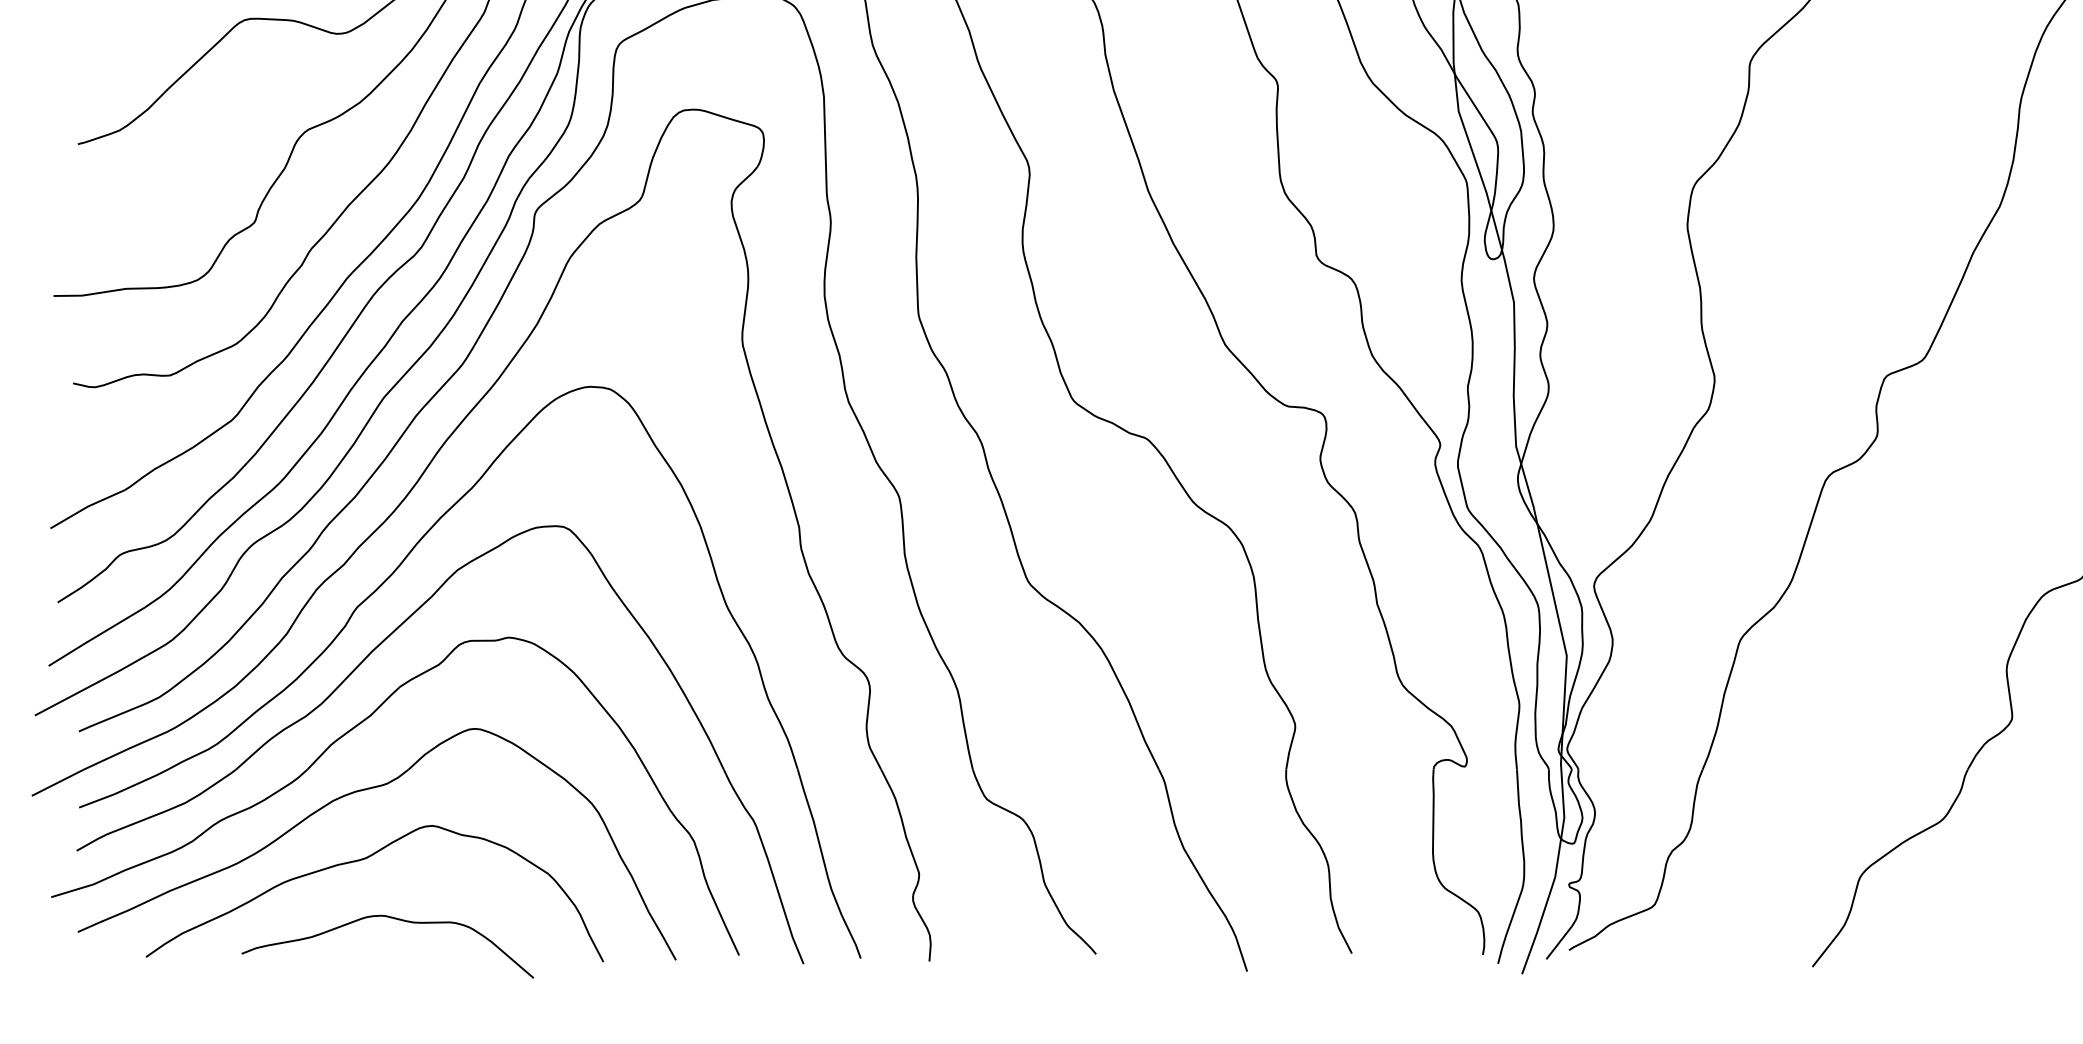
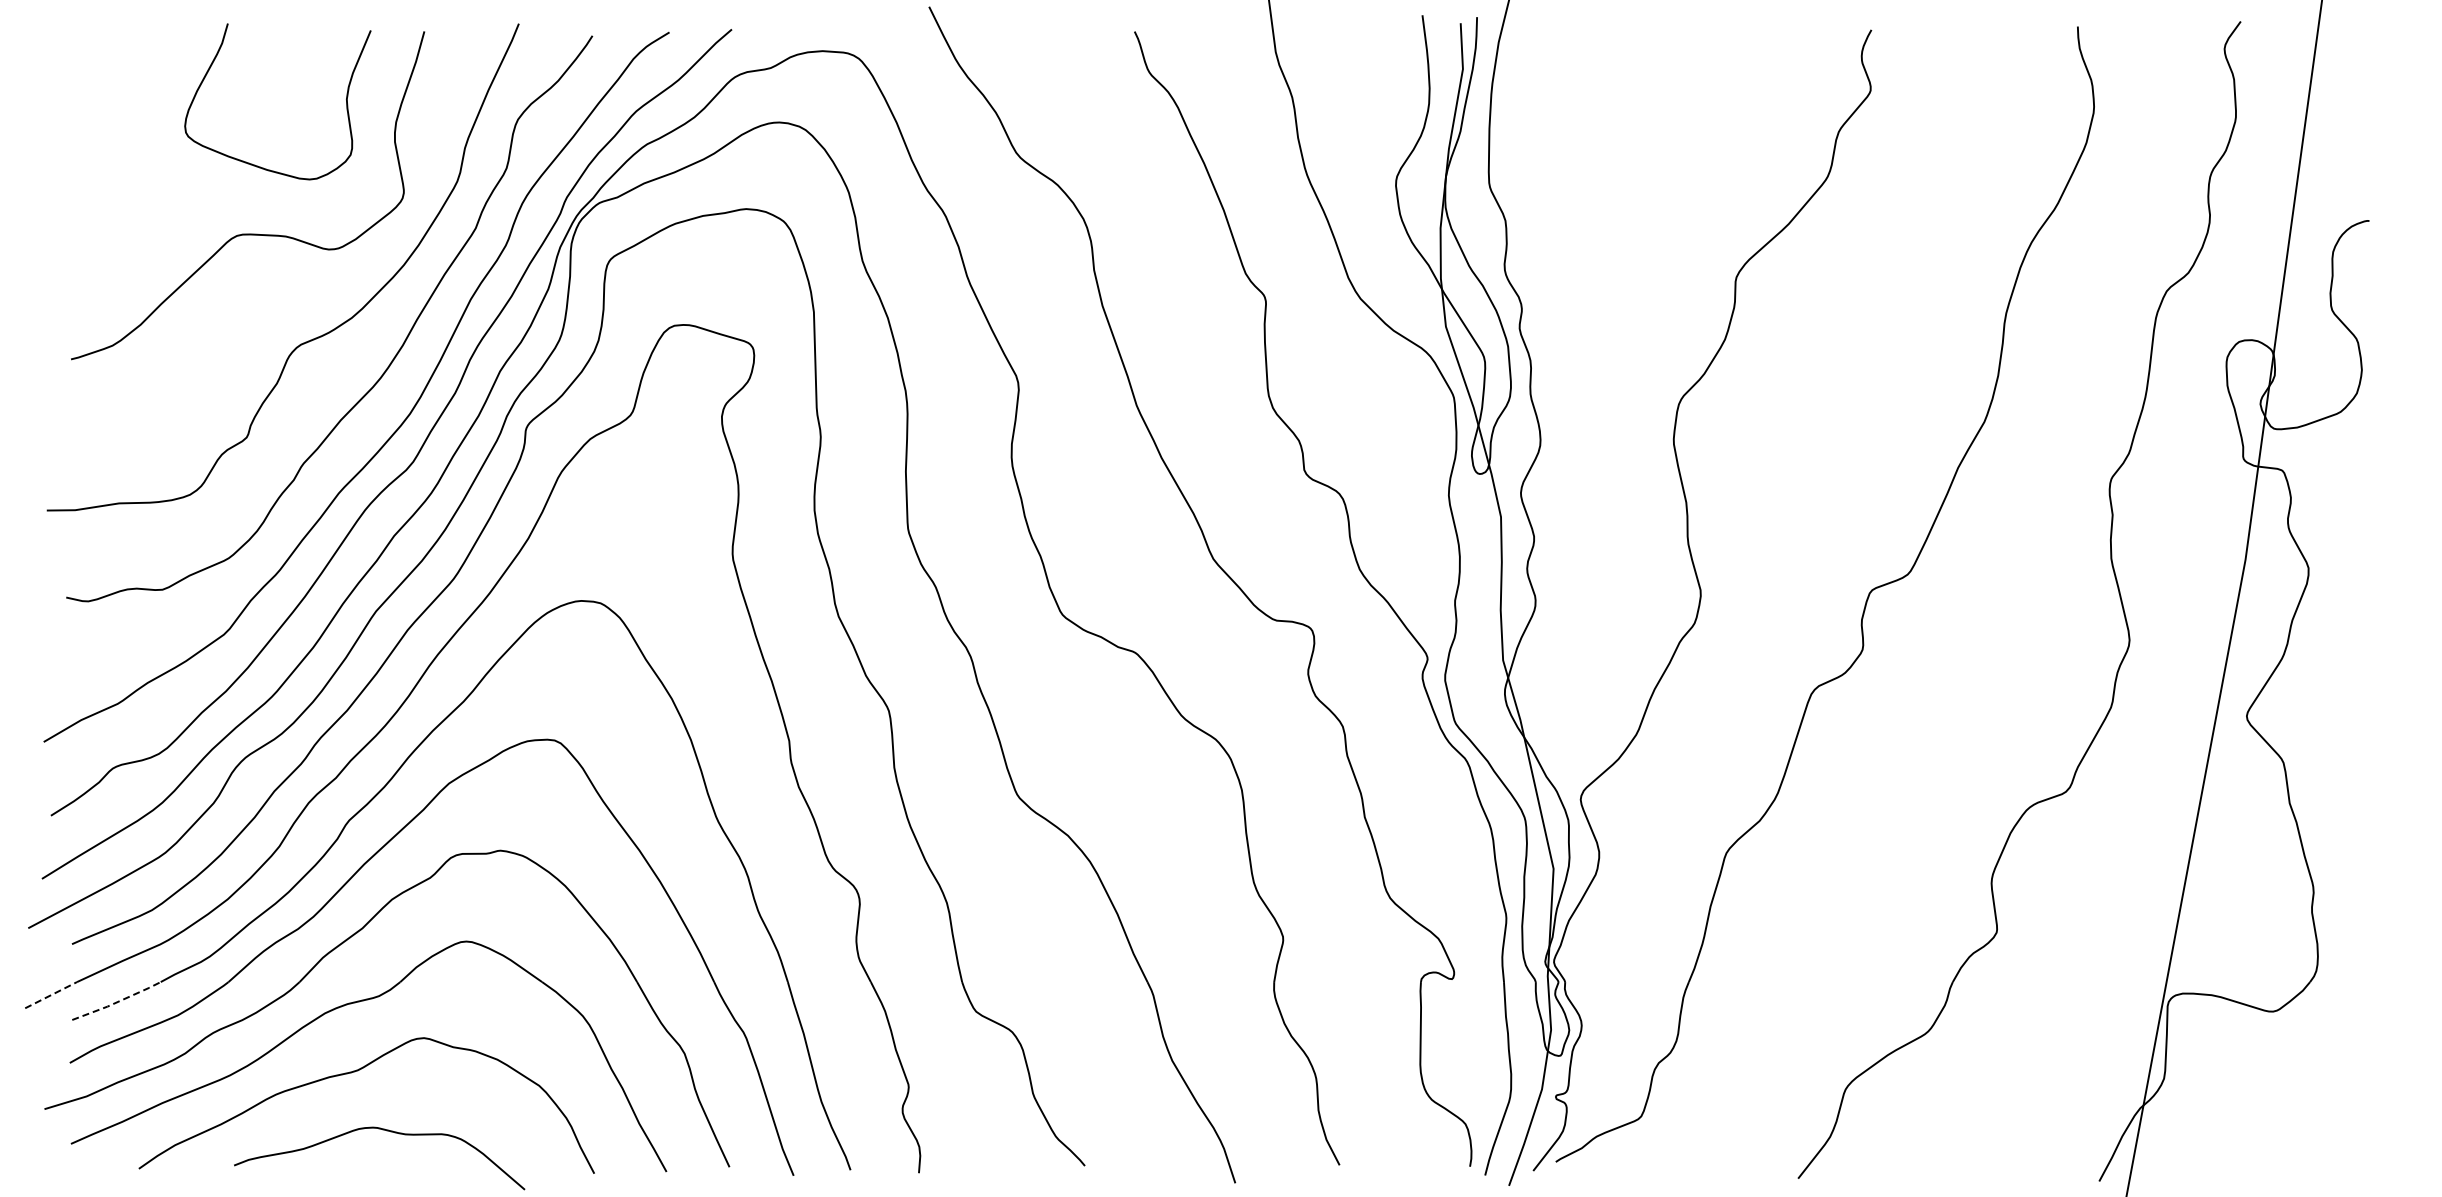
line: (58, 782) -> (51, 994), solid -> dashed
line: (124, 790) -> (117, 1002), solid -> dashed

